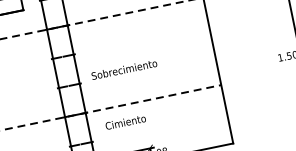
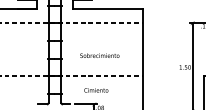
text: (123, 69) -> (99, 55), moved
text: (126, 122) -> (96, 90), moved

